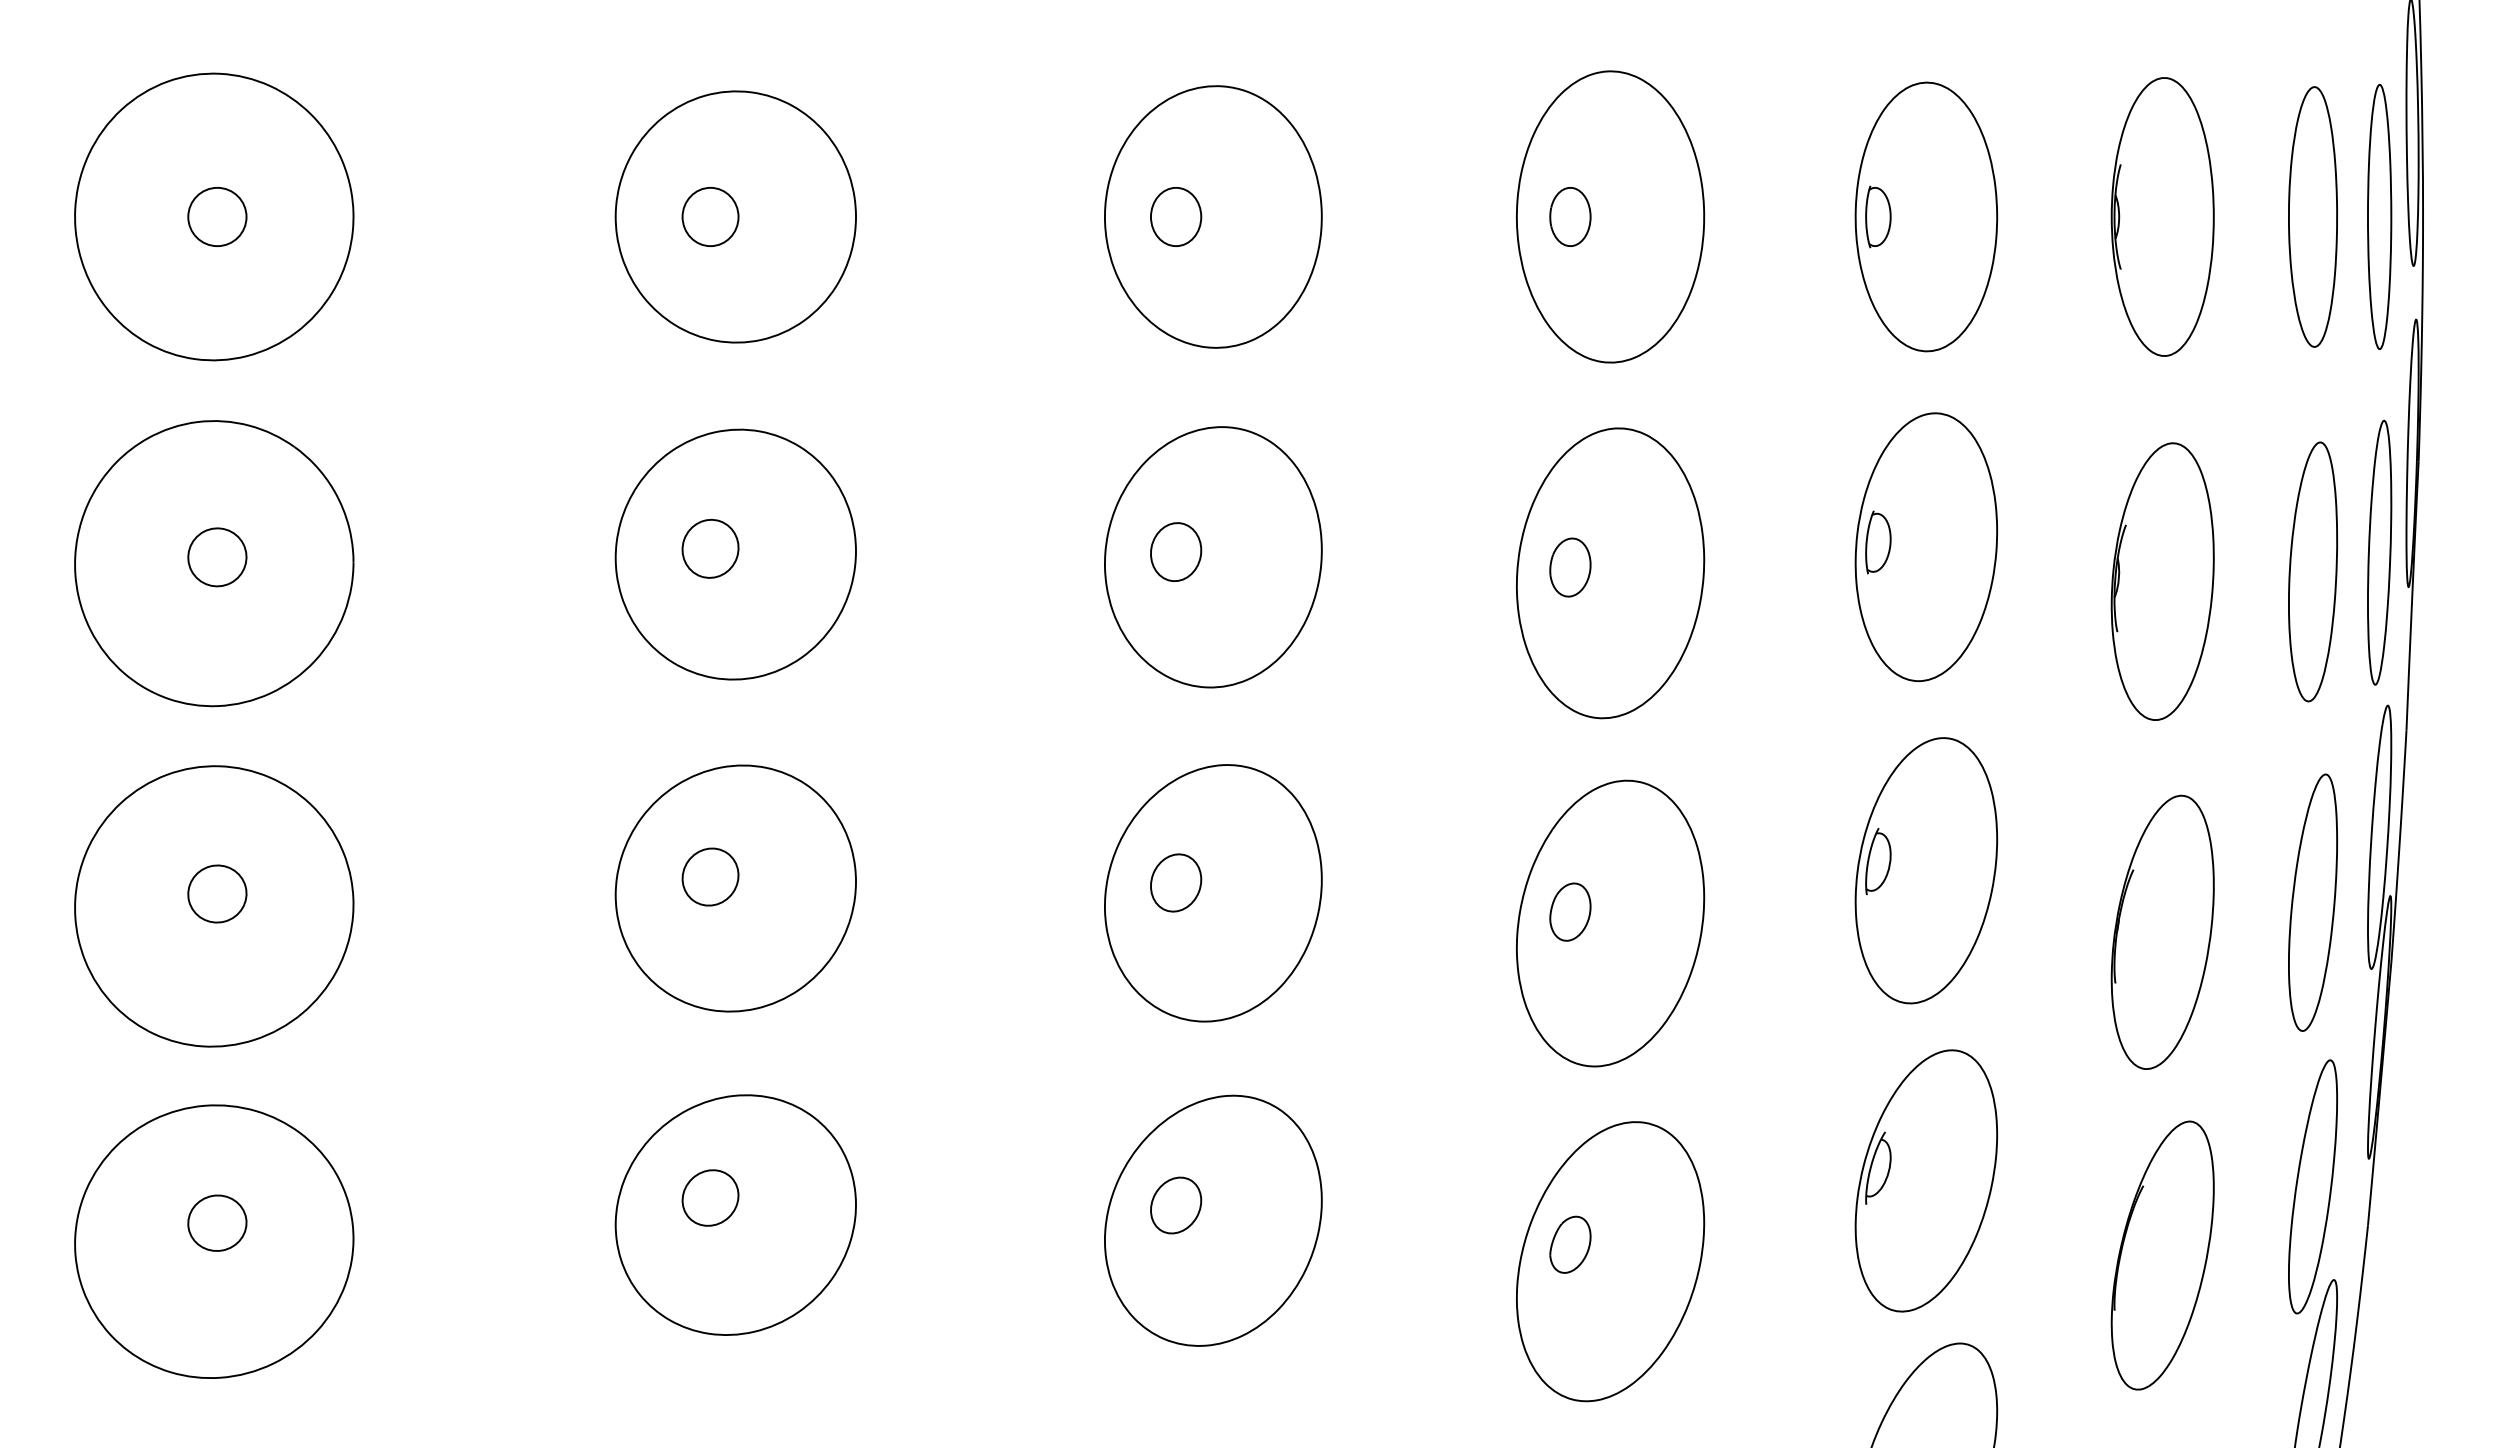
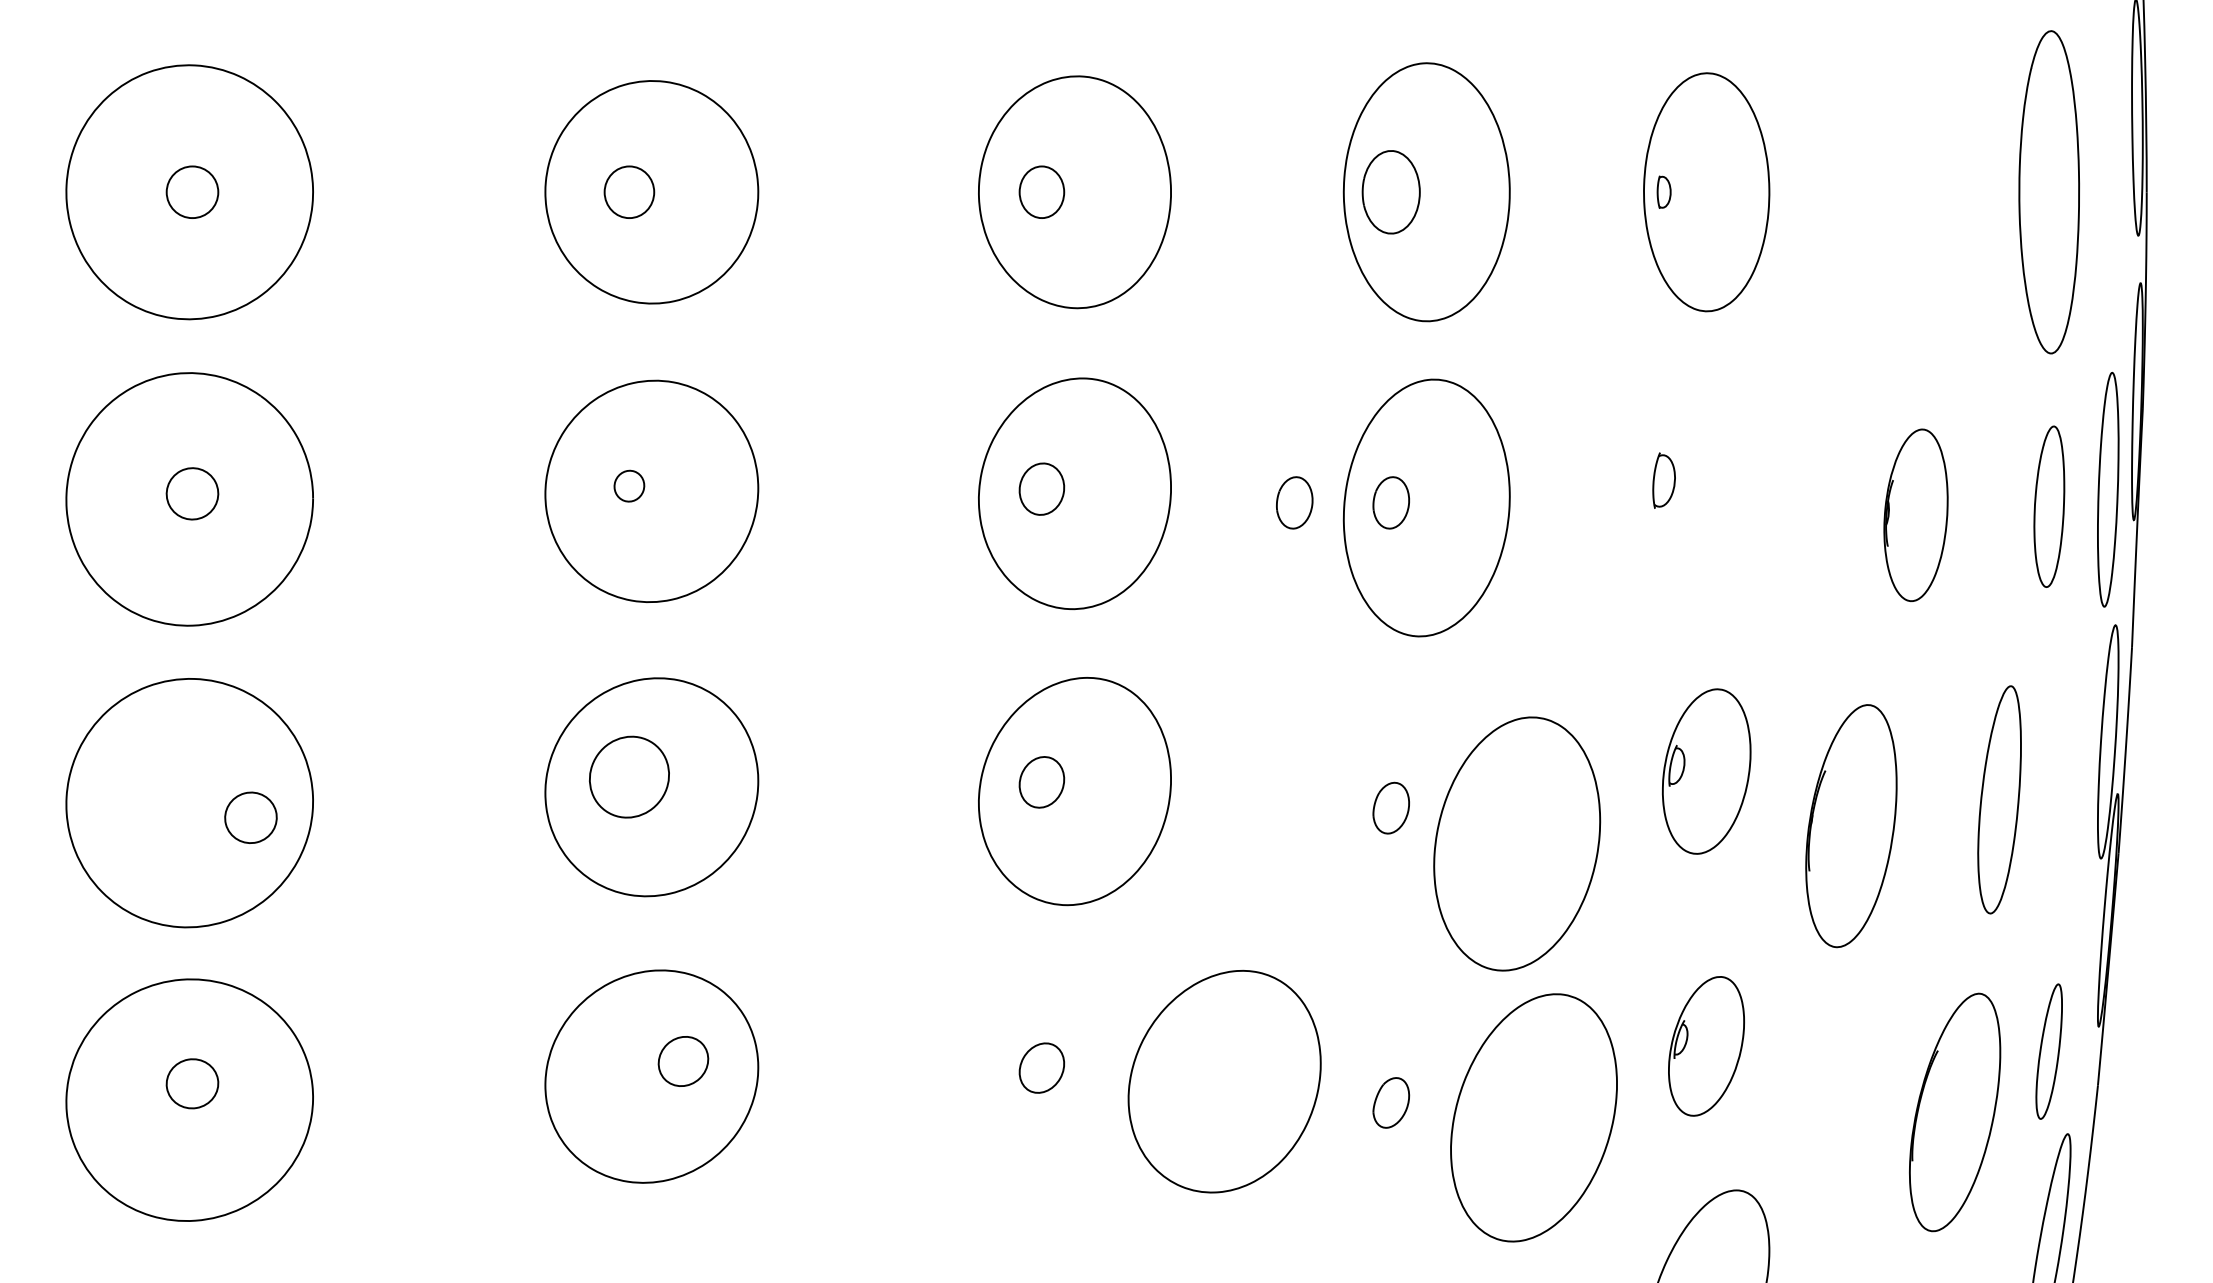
part: (1570, 216) -> (1391, 191), size x1.6
part: (1878, 216) -> (1664, 191), size x0.6
part: (2162, 216) -> (1915, 191), removed
part: (2312, 216) -> (2048, 191), size x1.4
part: (2379, 216) -> (2108, 191), removed
part: (1926, 547) -> (1706, 485), removed
part: (710, 548) -> (629, 486), size x0.6
part: (1461, 567) -> (1294, 502), added
part: (2313, 571) -> (2049, 506), size x0.7
part: (2162, 581) -> (1915, 515), size x0.7
part: (1926, 870) -> (1706, 771), size x0.7
part: (710, 876) -> (629, 776), size x1.6
part: (217, 893) -> (251, 817), moved
part: (2312, 902) -> (1999, 799), moved
part: (1610, 923) -> (1517, 843), moved
part: (2162, 931) -> (1851, 825), moved
part: (1925, 1180) -> (1705, 1045), size x0.6
part: (2312, 1186) -> (2048, 1051), size x0.6
part: (710, 1197) -> (683, 1061), moved
part: (1213, 1220) -> (1224, 1081), moved
part: (2162, 1255) -> (1954, 1112), moved
part: (1610, 1261) -> (1533, 1117), moved

